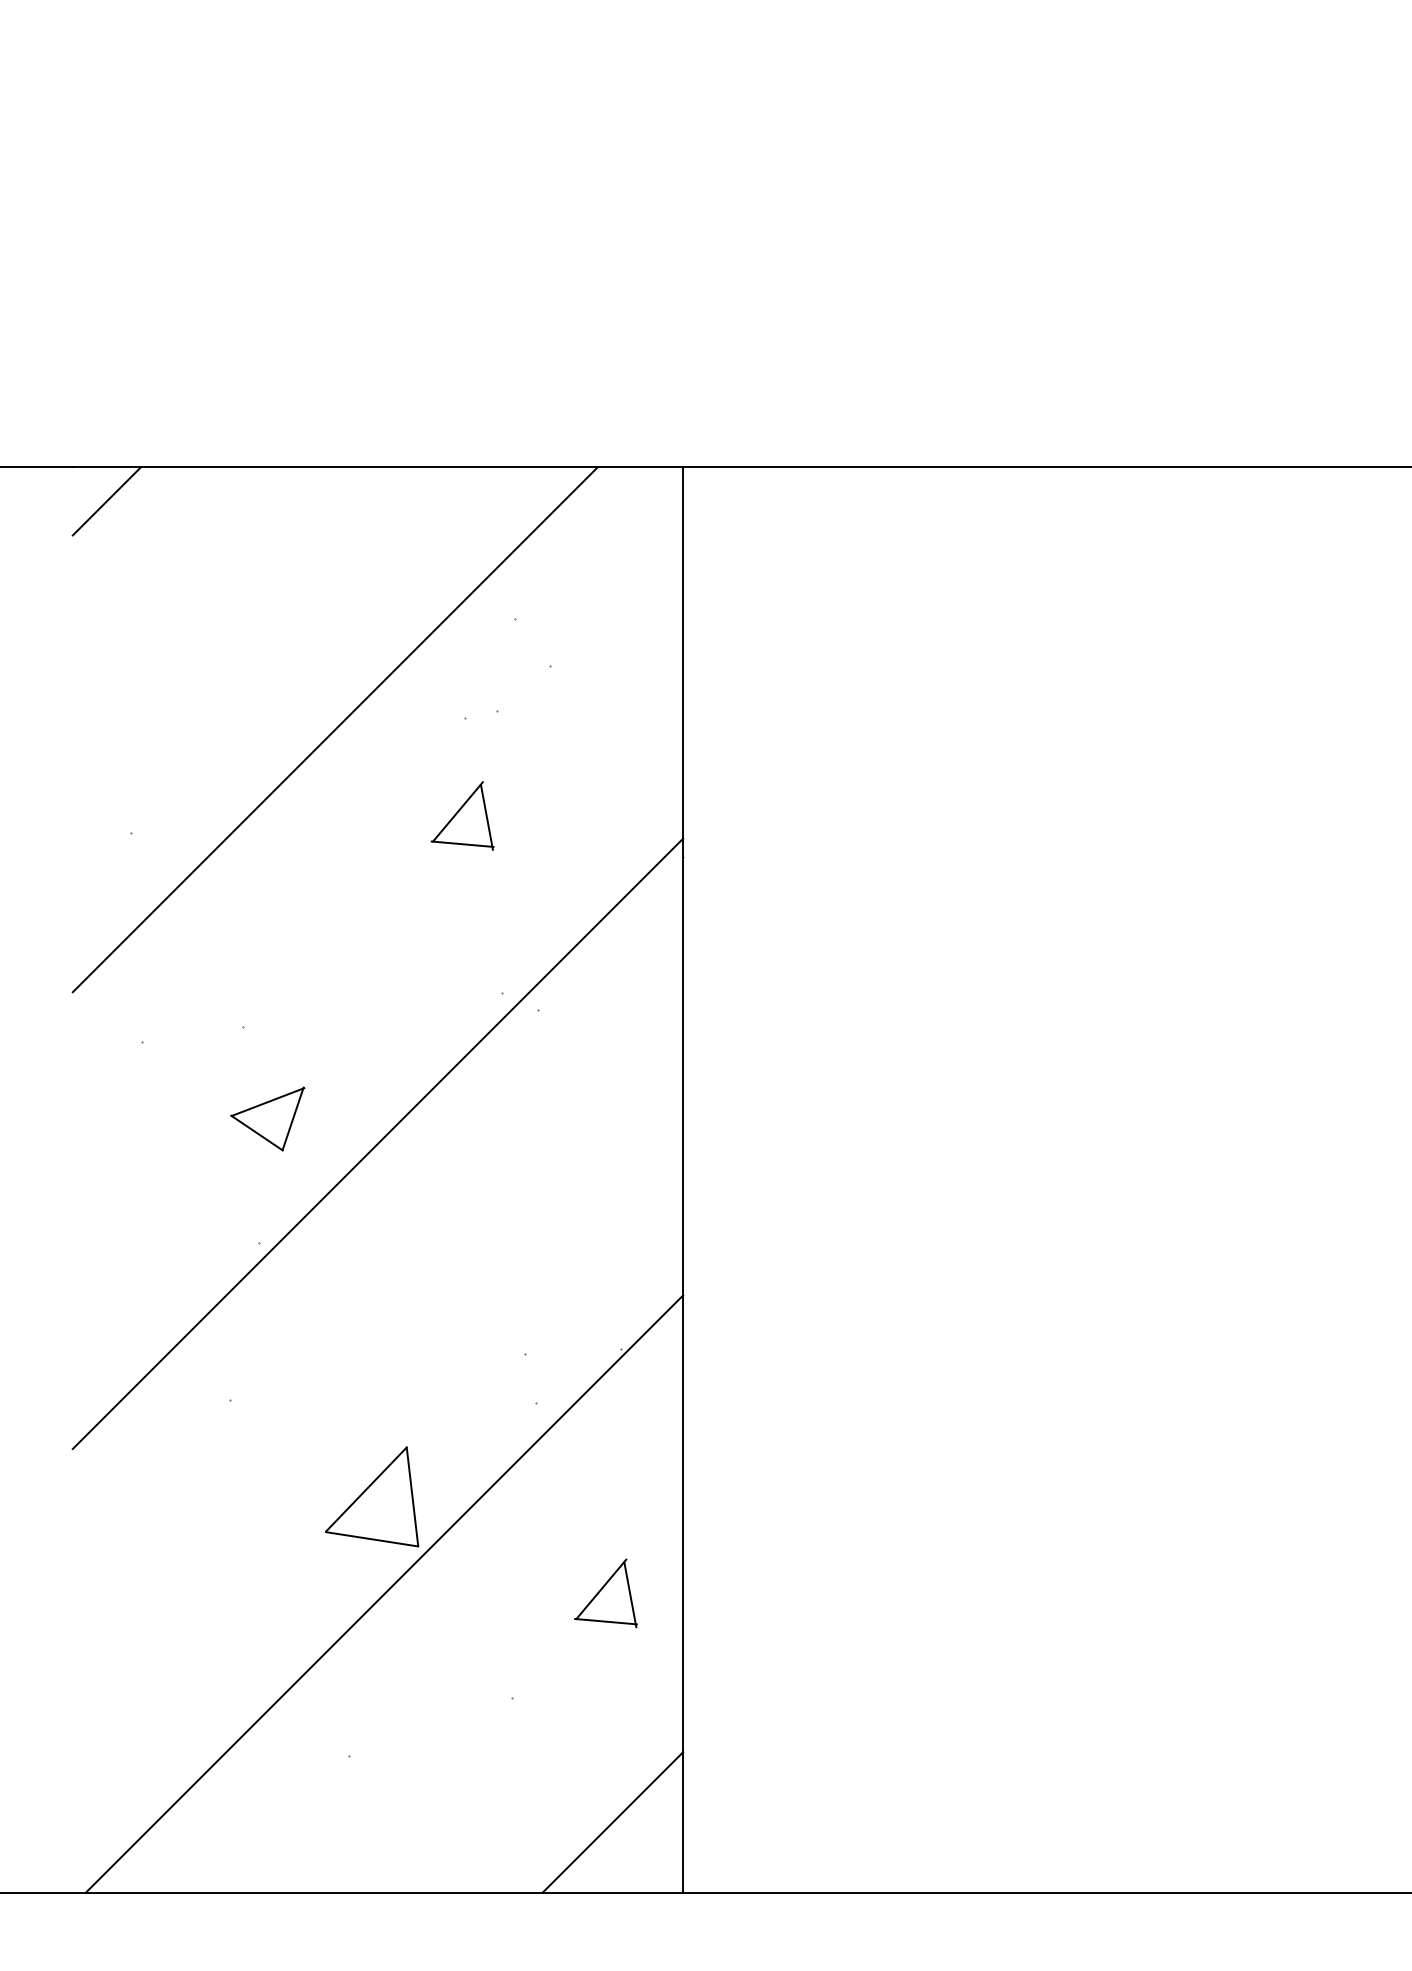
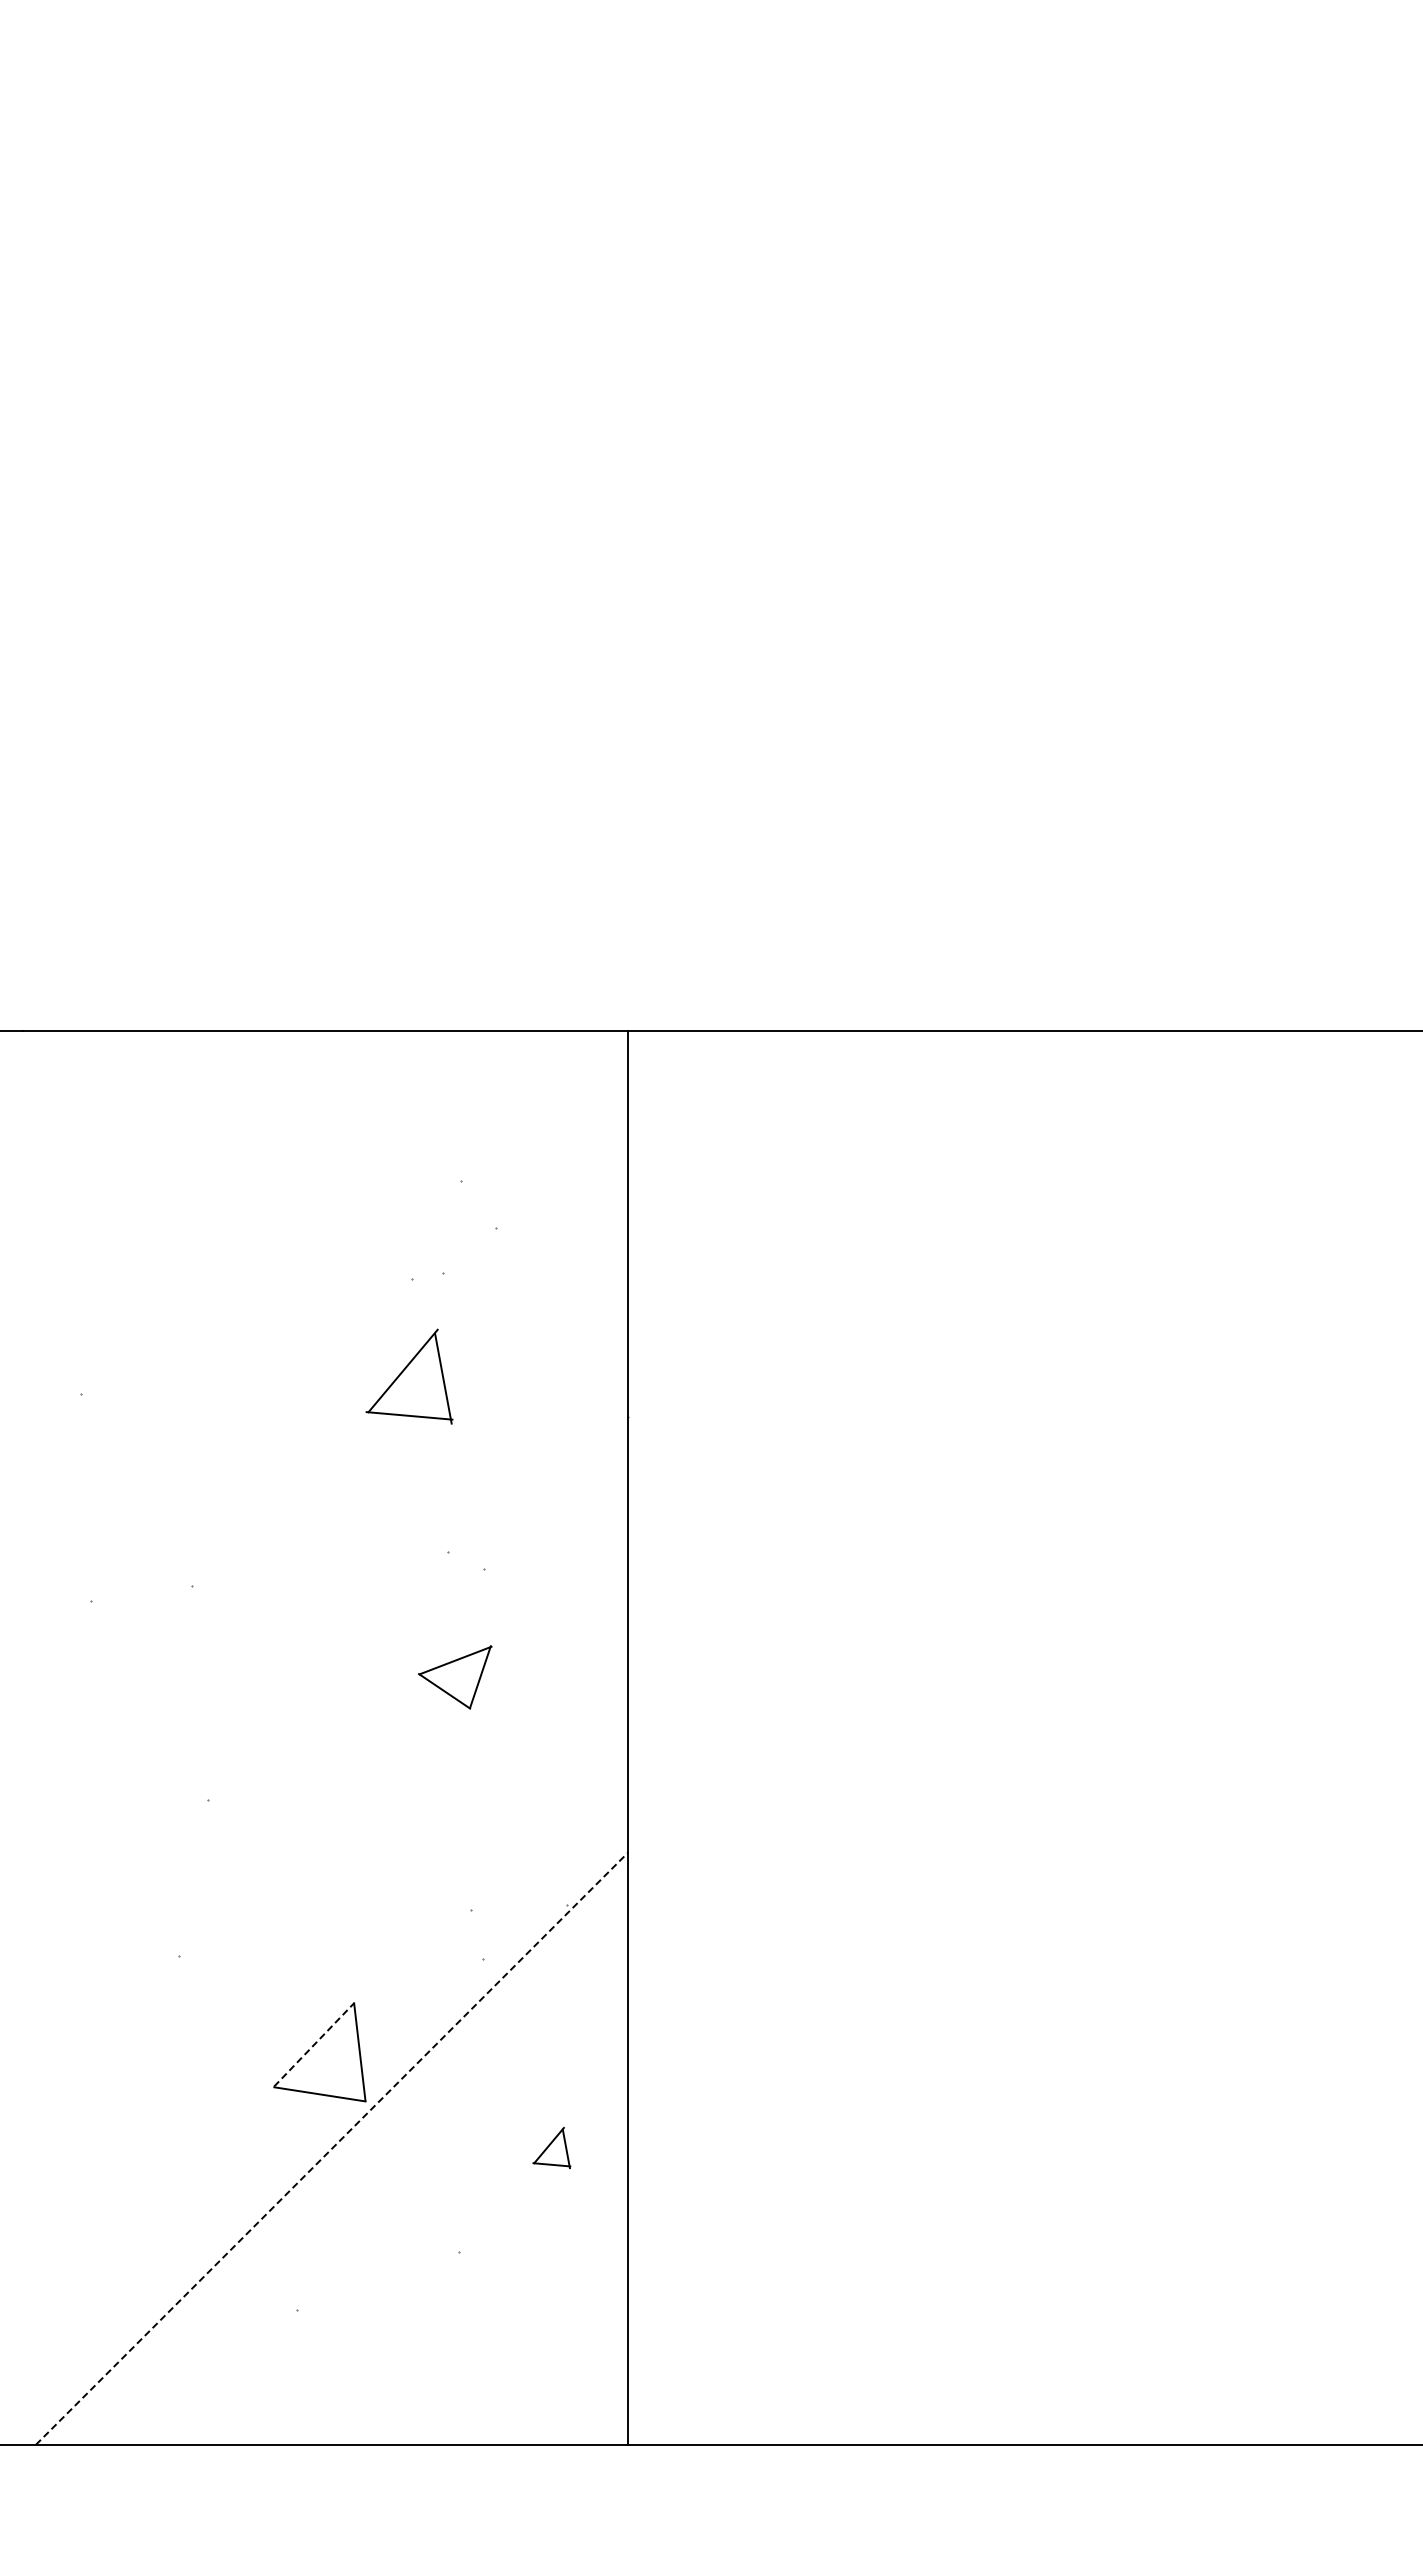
line: (106, 501) -> (56, 1064), removed
line: (334, 729) -> (282, 1290), removed
part: (462, 815) -> (409, 1376), size x1.4
part: (268, 1119) -> (455, 1677), moved
line: (377, 1143) -> (325, 1701), removed
line: (366, 1489) -> (314, 2044), solid -> dashed
part: (605, 1592) -> (551, 2147), size x0.6
line: (384, 1593) -> (332, 2148), solid -> dashed
line: (612, 1821) -> (558, 2374), removed

